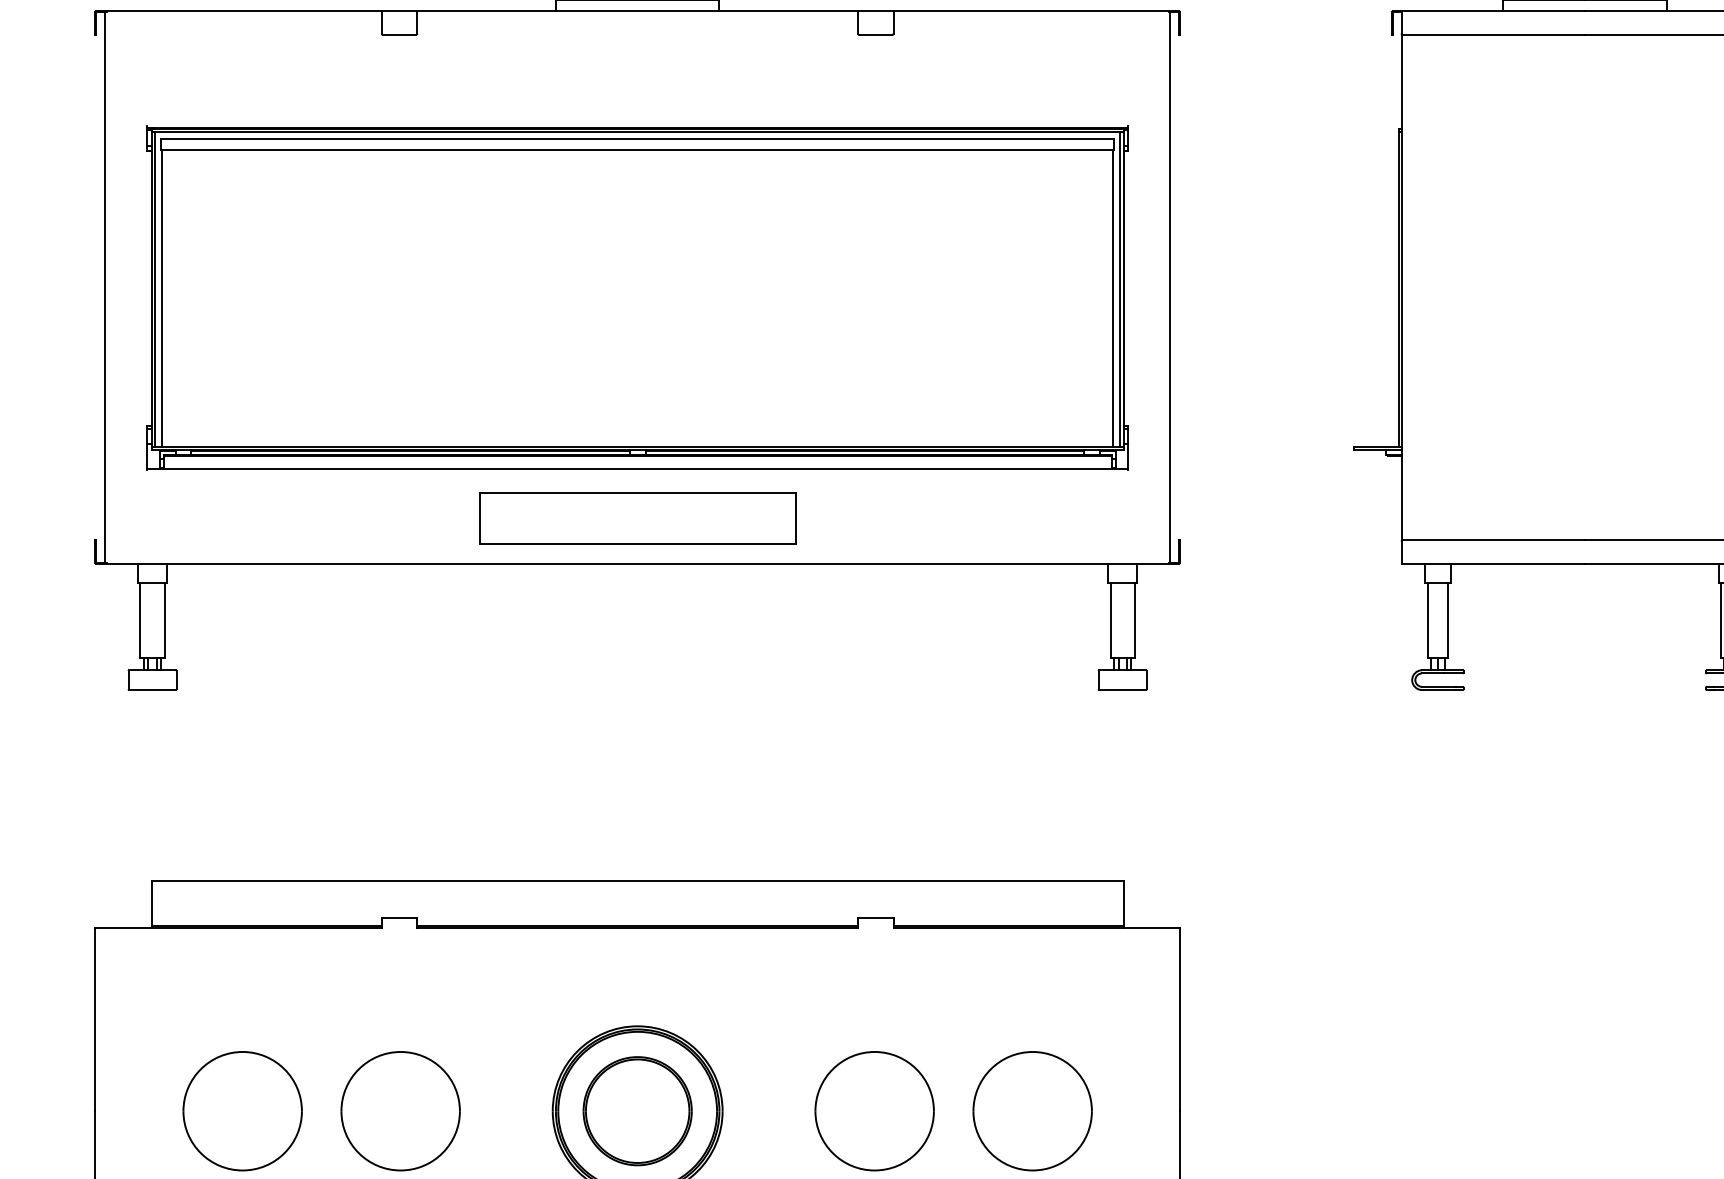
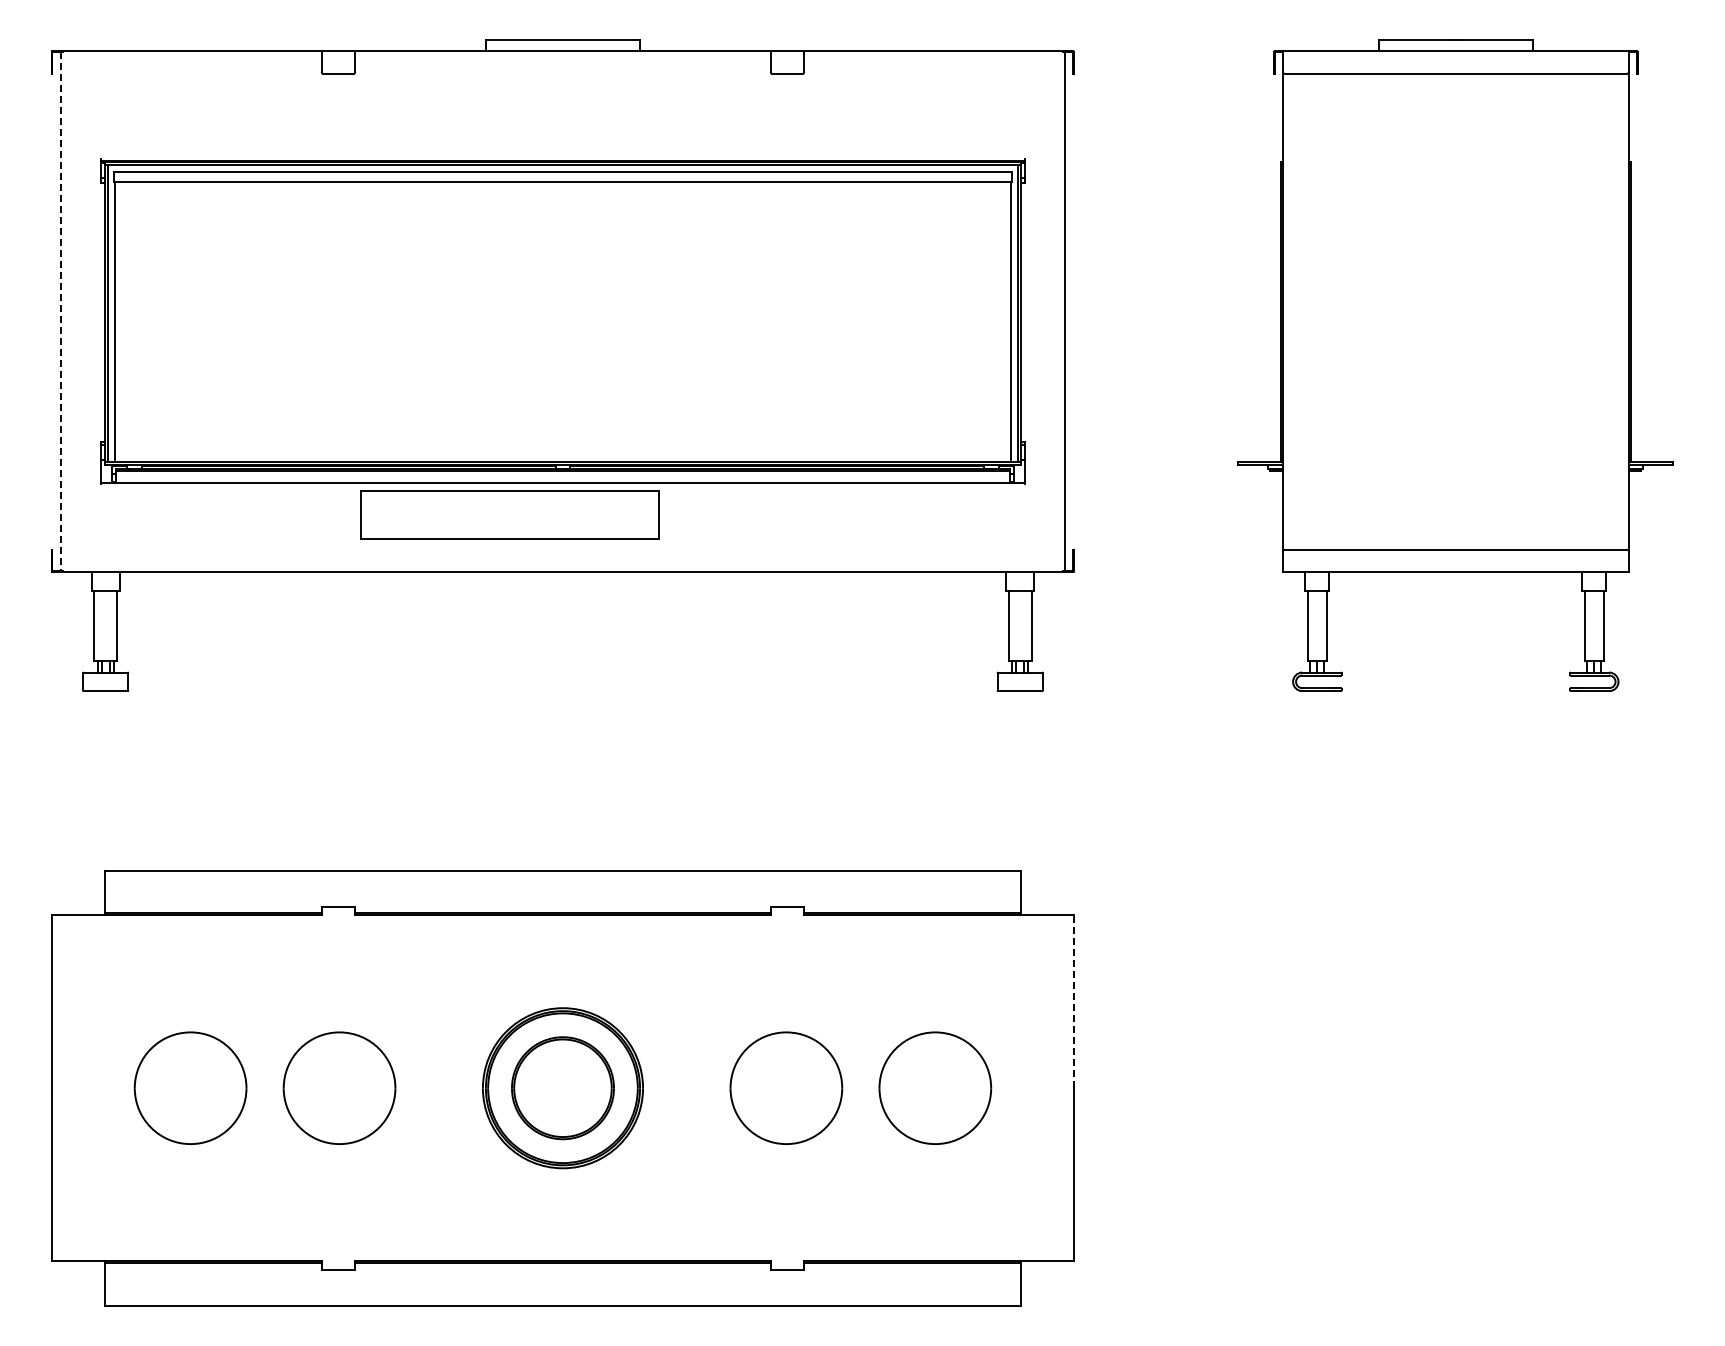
line: (105, 287) -> (61, 311), solid -> dashed
part: (637, 517) -> (509, 514), moved
line: (1180, 1019) -> (1074, 1001), solid -> dashed

